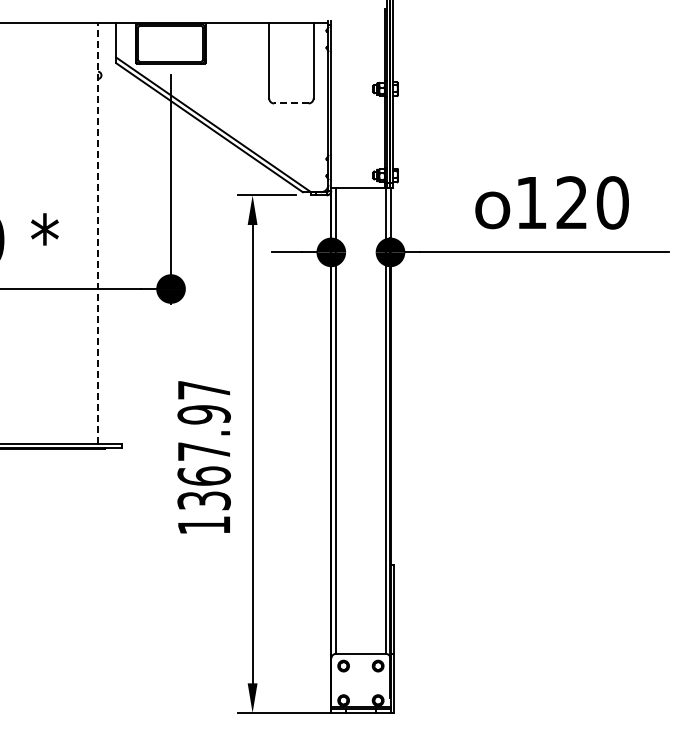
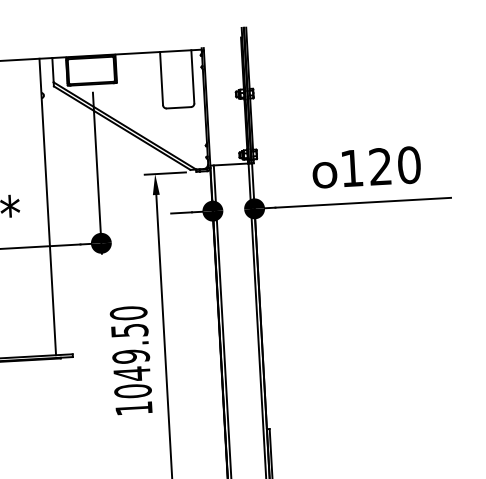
line: (290, 103) -> (178, 107), dashed -> solid
line: (98, 232) -> (48, 206), dashed -> solid
text: (203, 445) -> (130, 352), 1367.97 -> 1049.50

